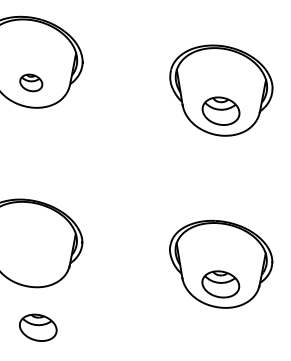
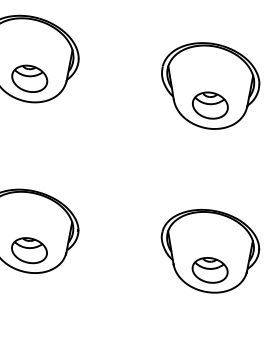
part: (30, 82) -> (29, 78), size x1.67
part: (38, 327) -> (29, 250), moved

